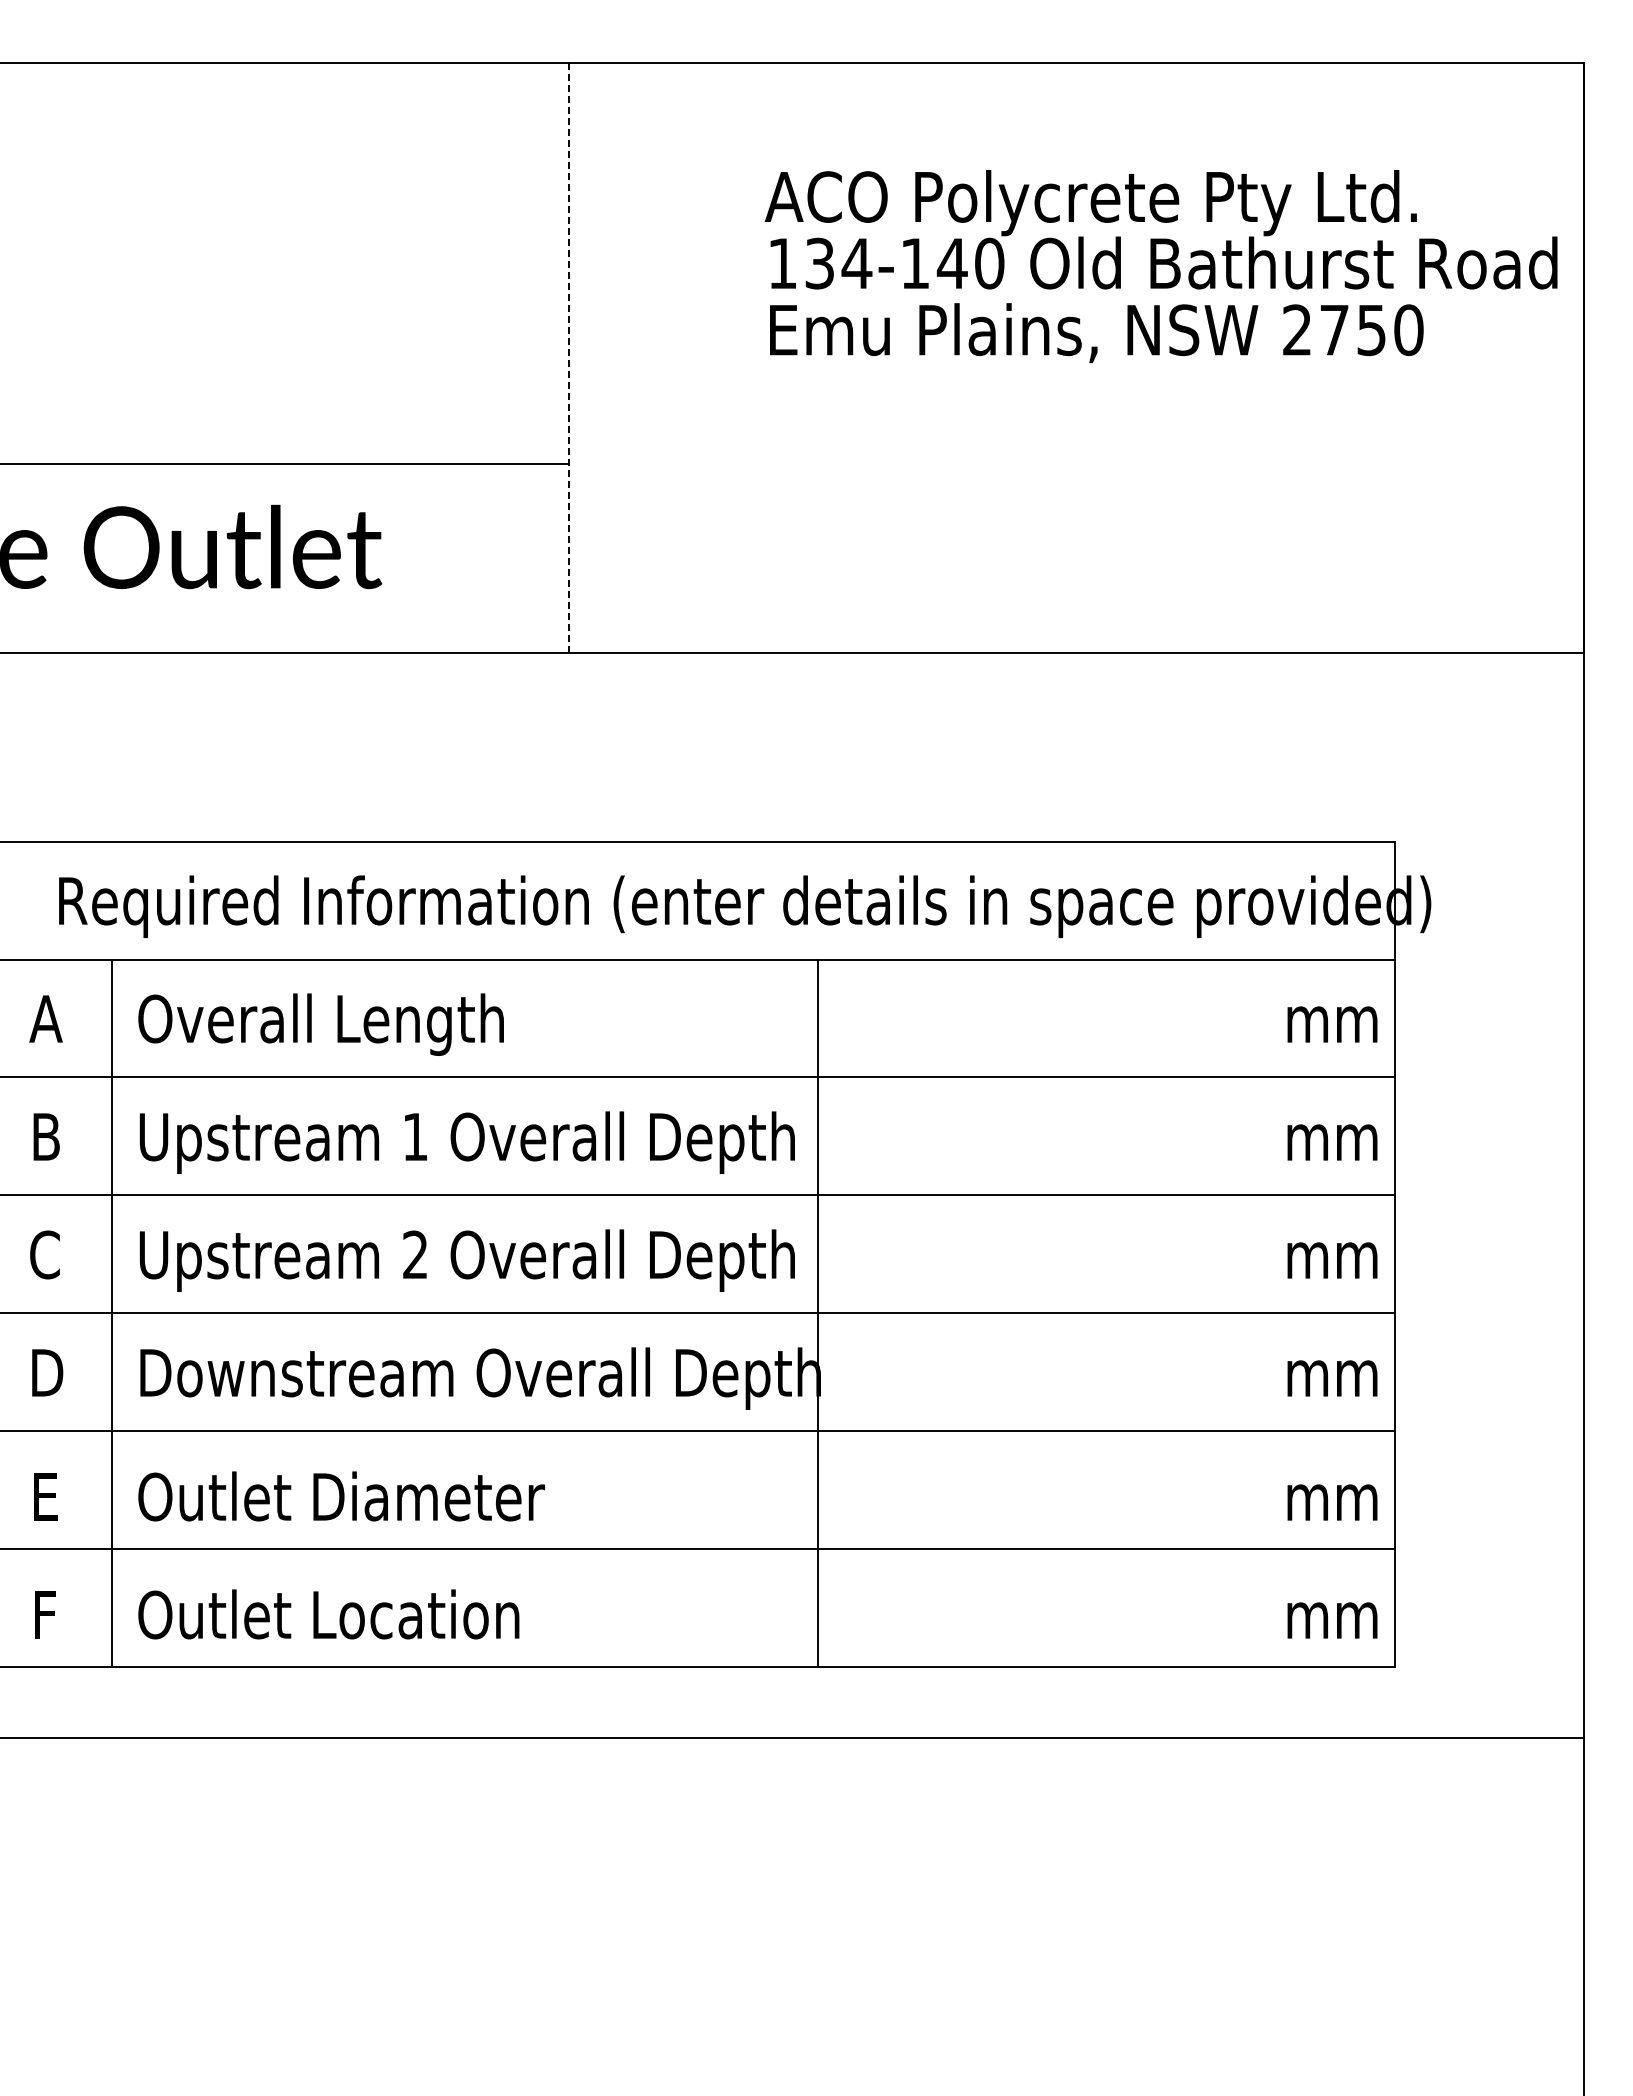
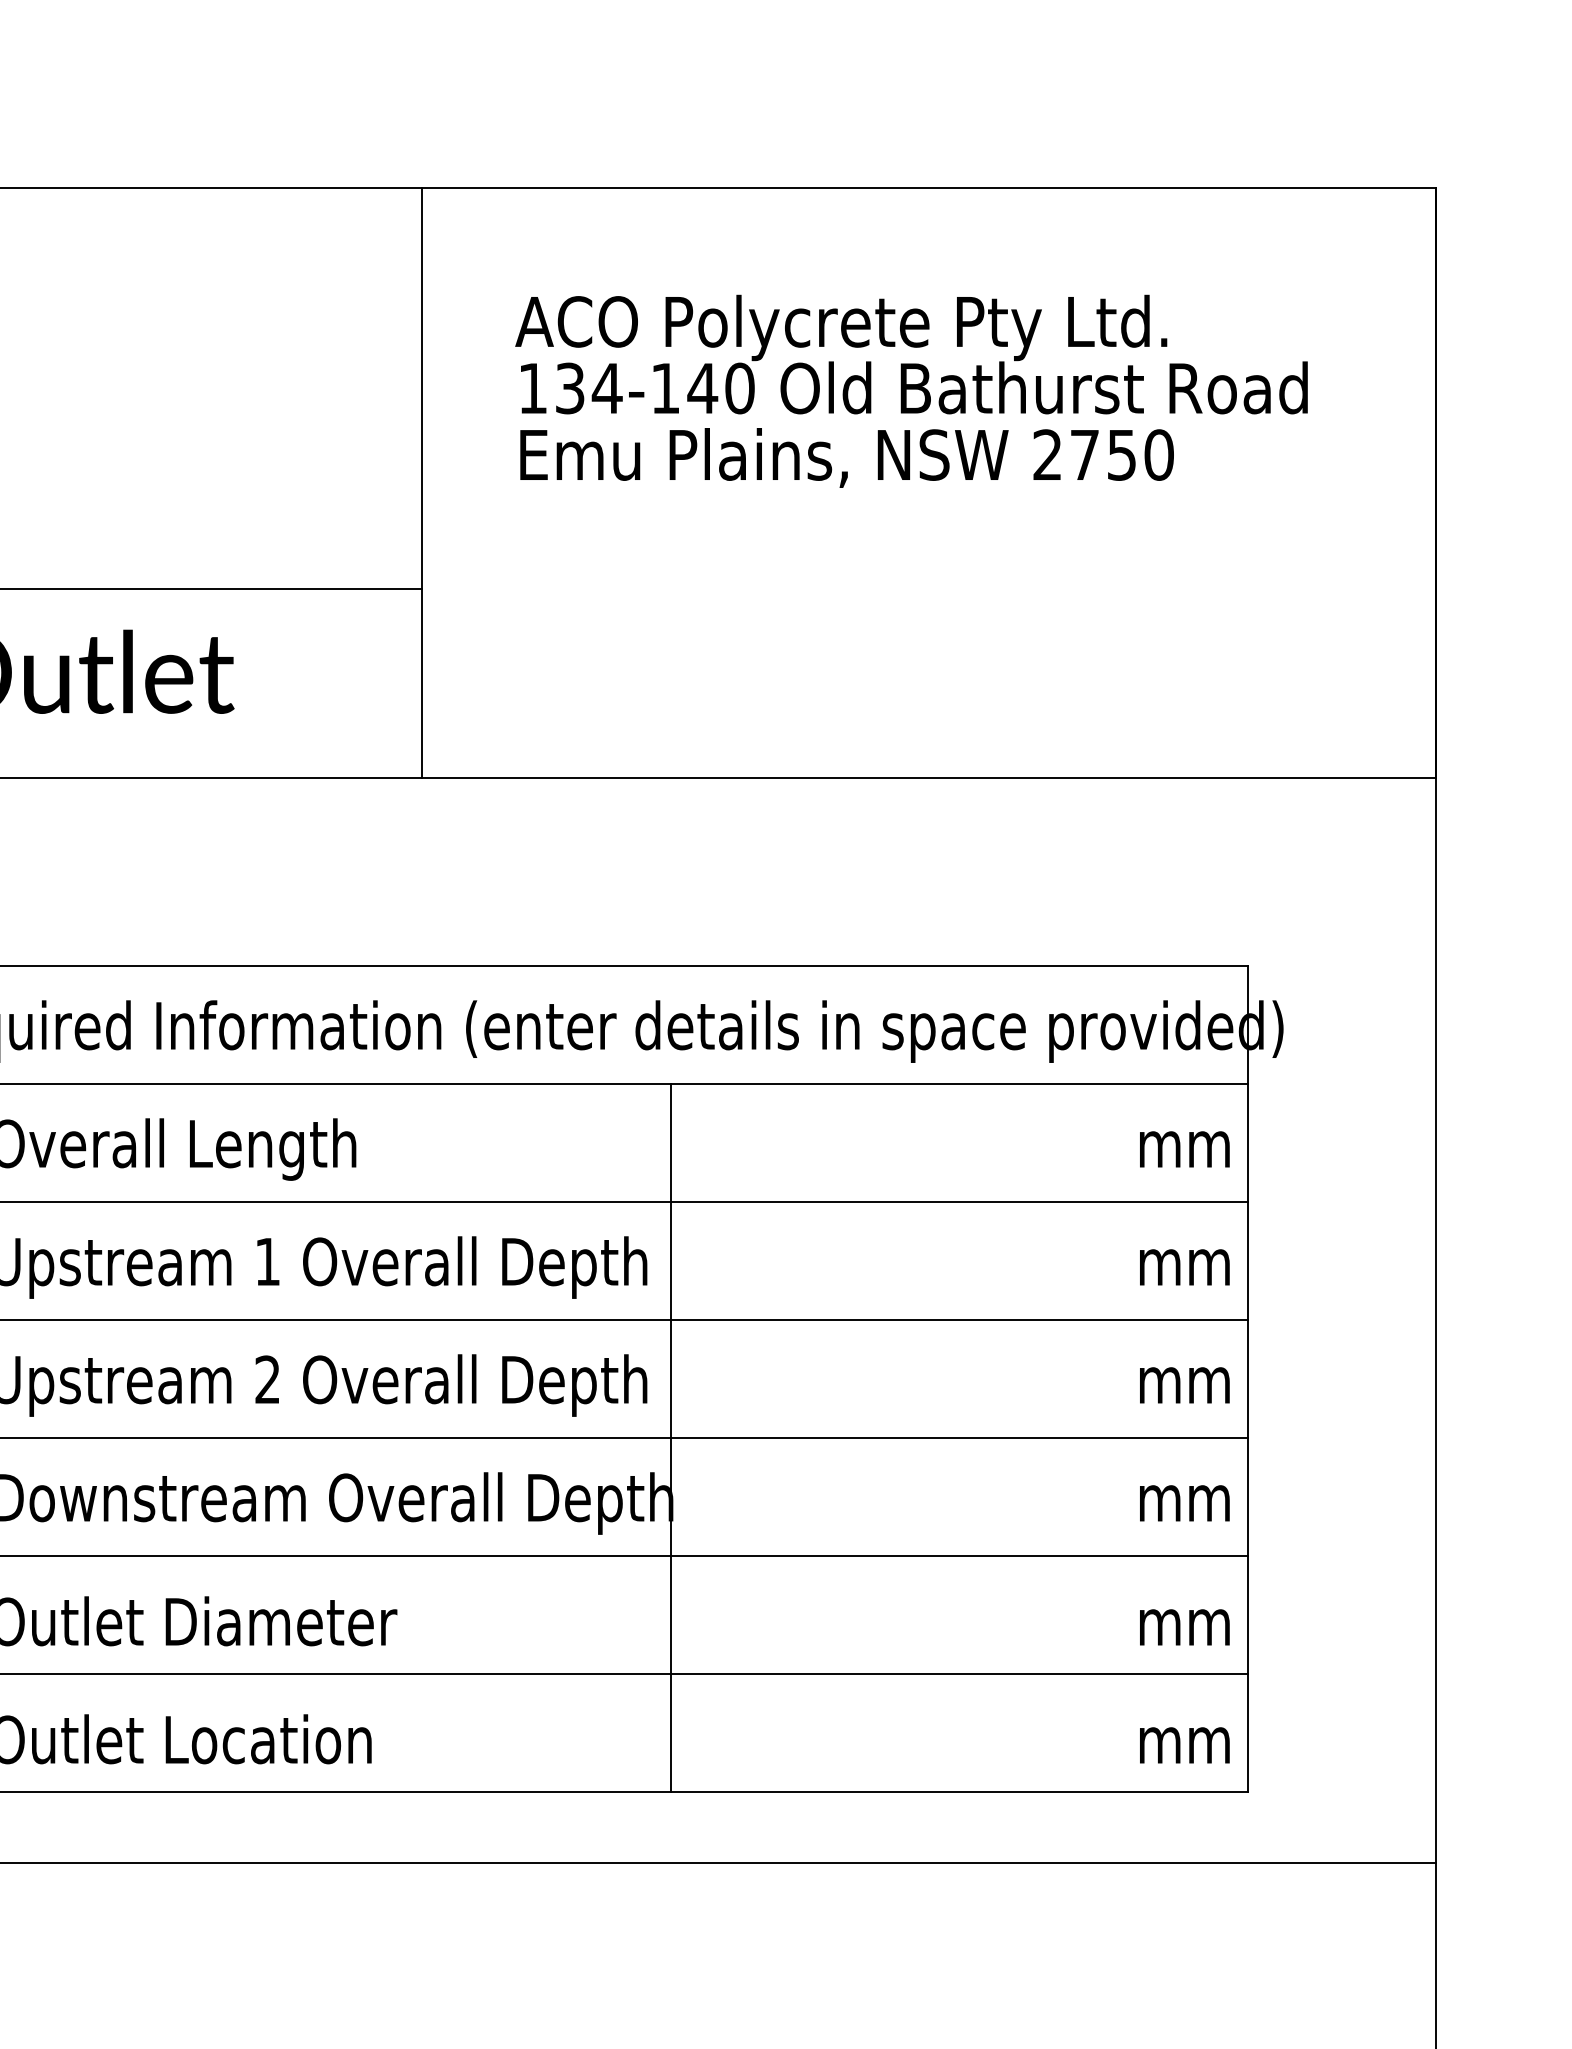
text: (1160, 266) -> (910, 391), moved
line: (569, 357) -> (421, 482), dashed -> solid

